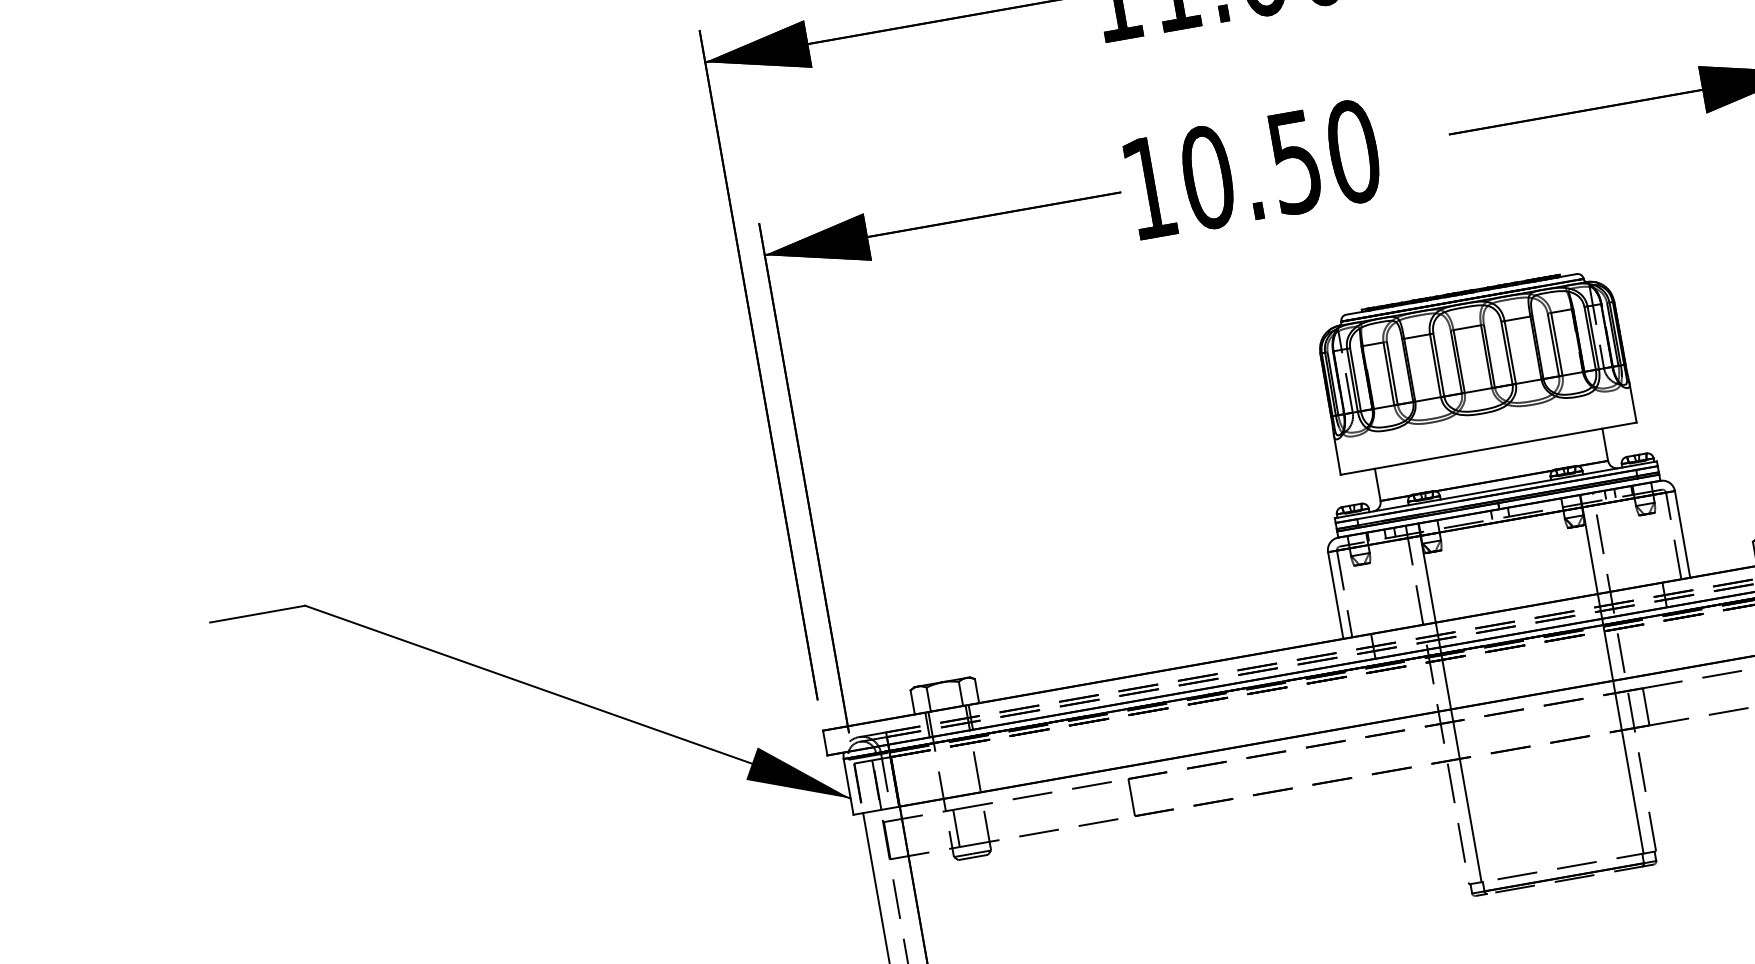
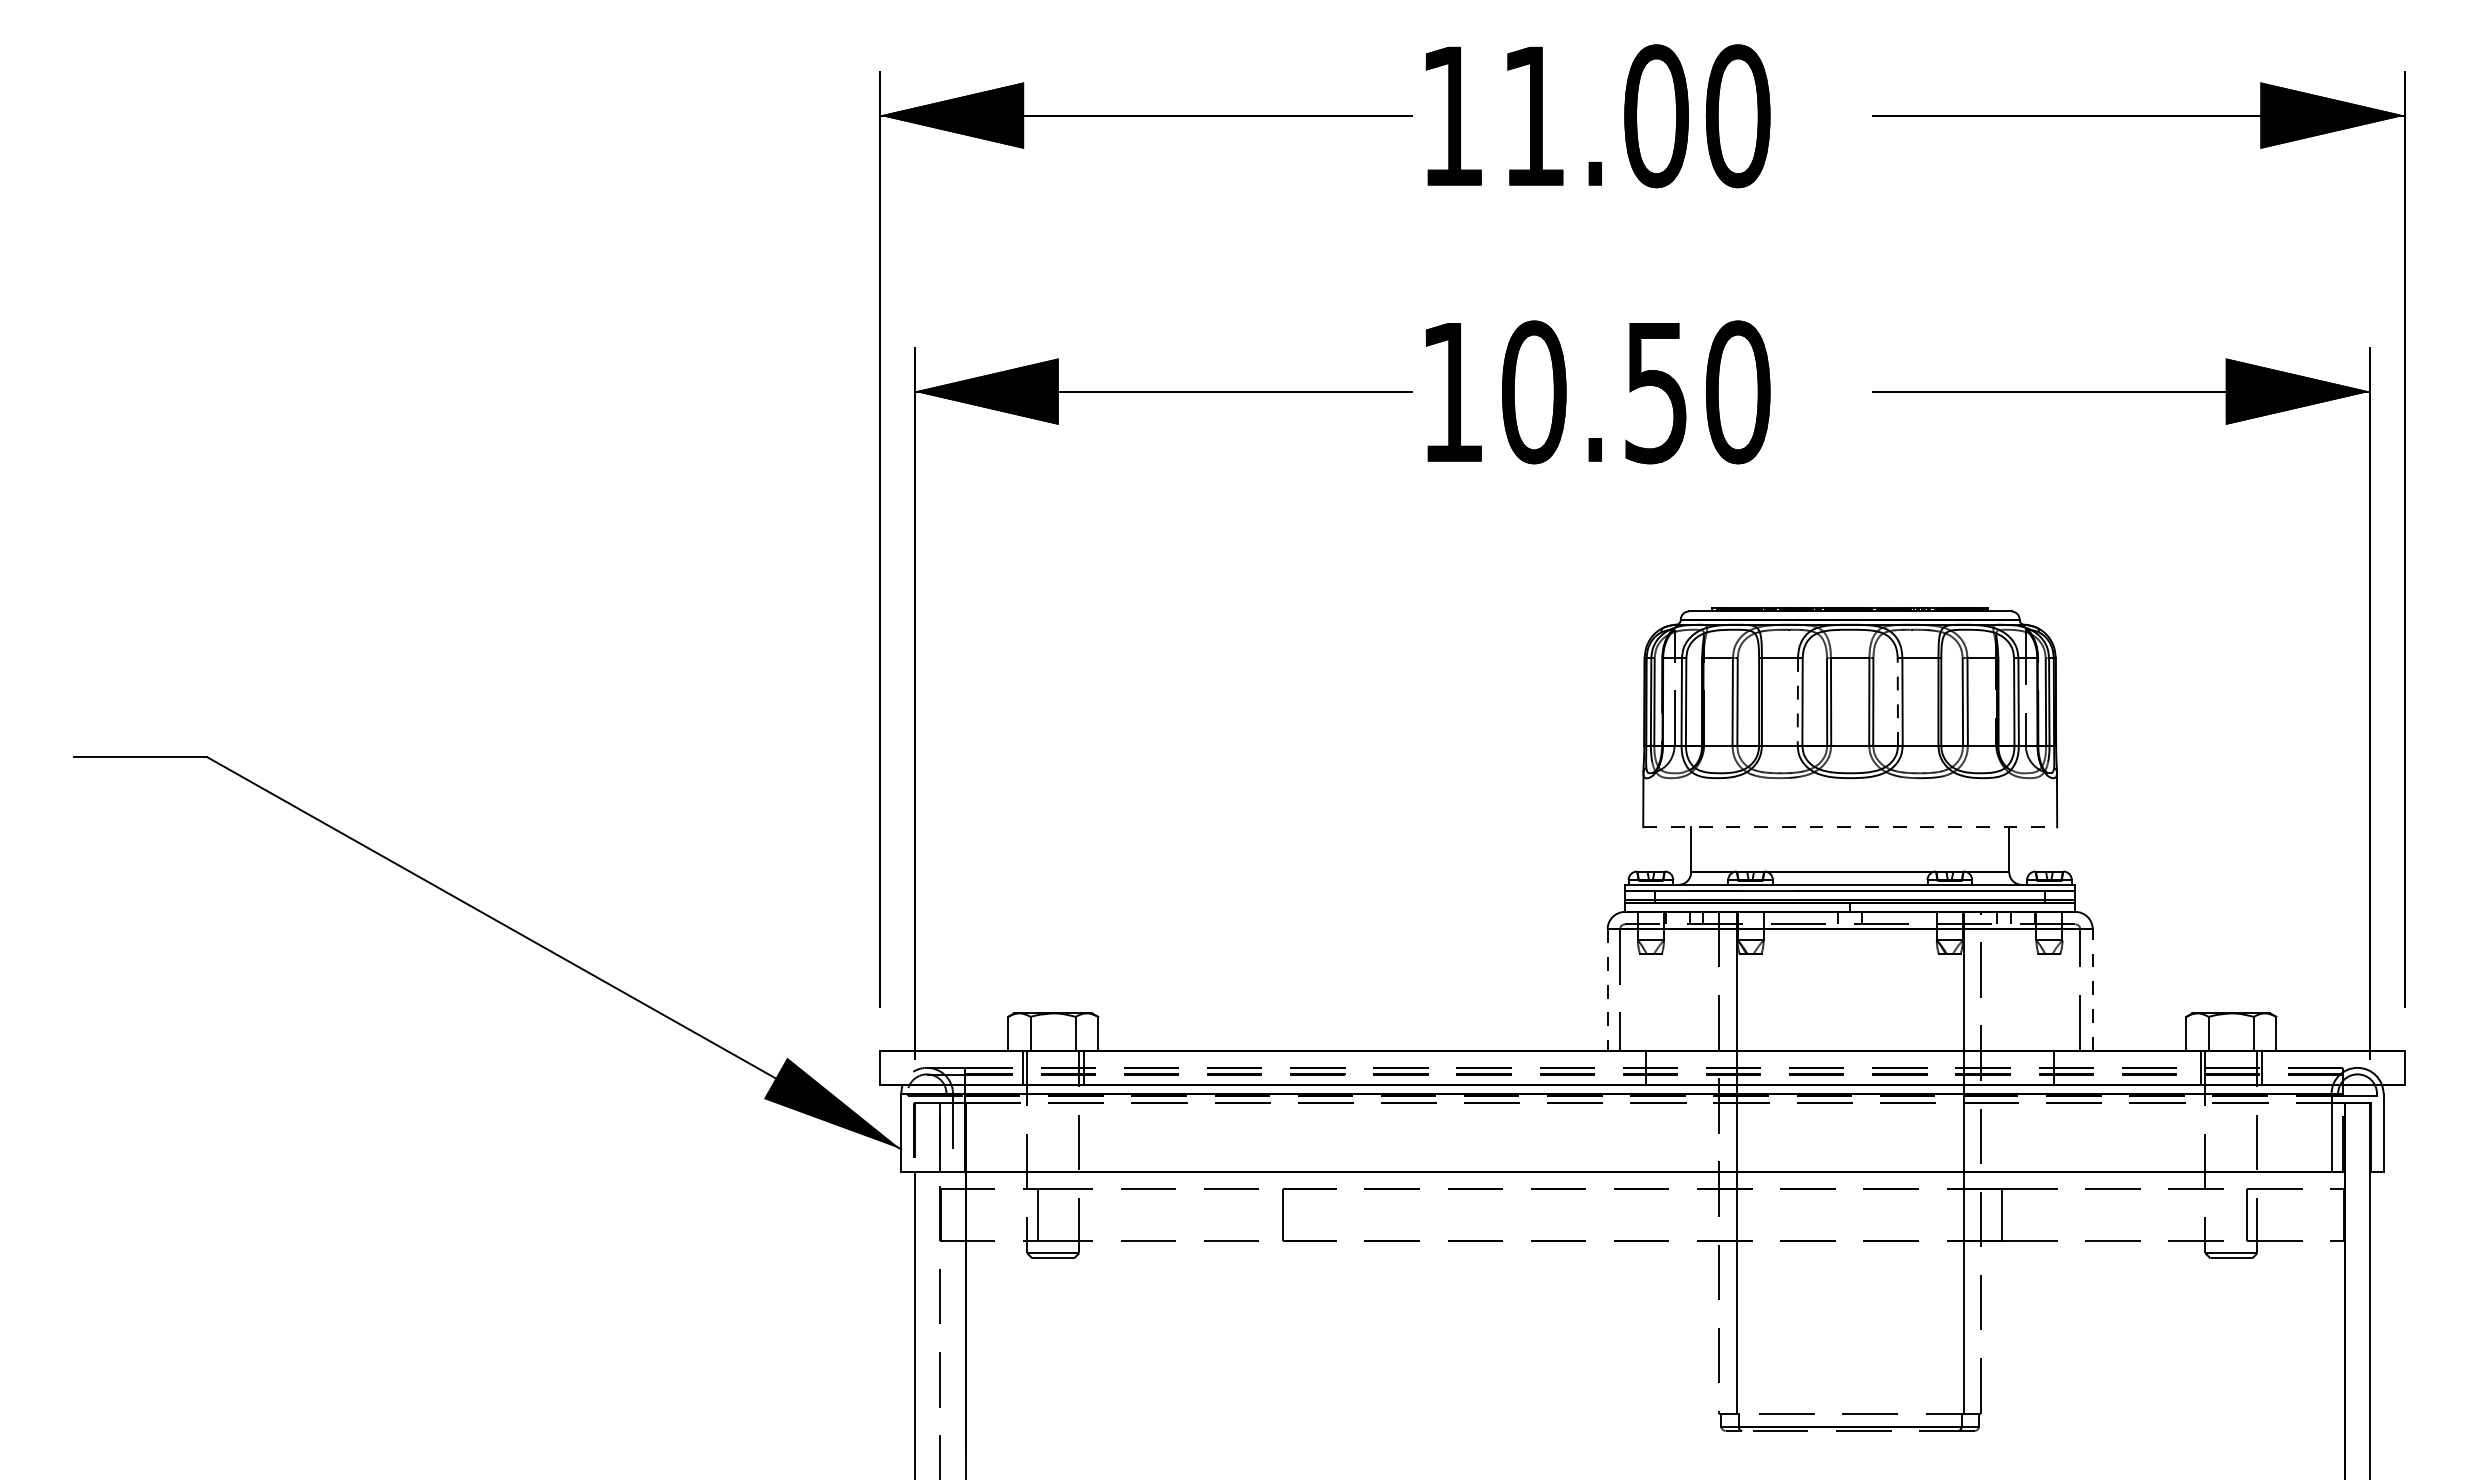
line: (1506, 352) -> (1897, 701), solid -> dashed
line: (1435, 365) -> (1797, 701), solid -> dashed
line: (1488, 448) -> (1850, 827), solid -> dashed
line: (1682, 534) -> (2092, 989), solid -> dashed
line: (1335, 595) -> (1607, 989), solid -> dashed

